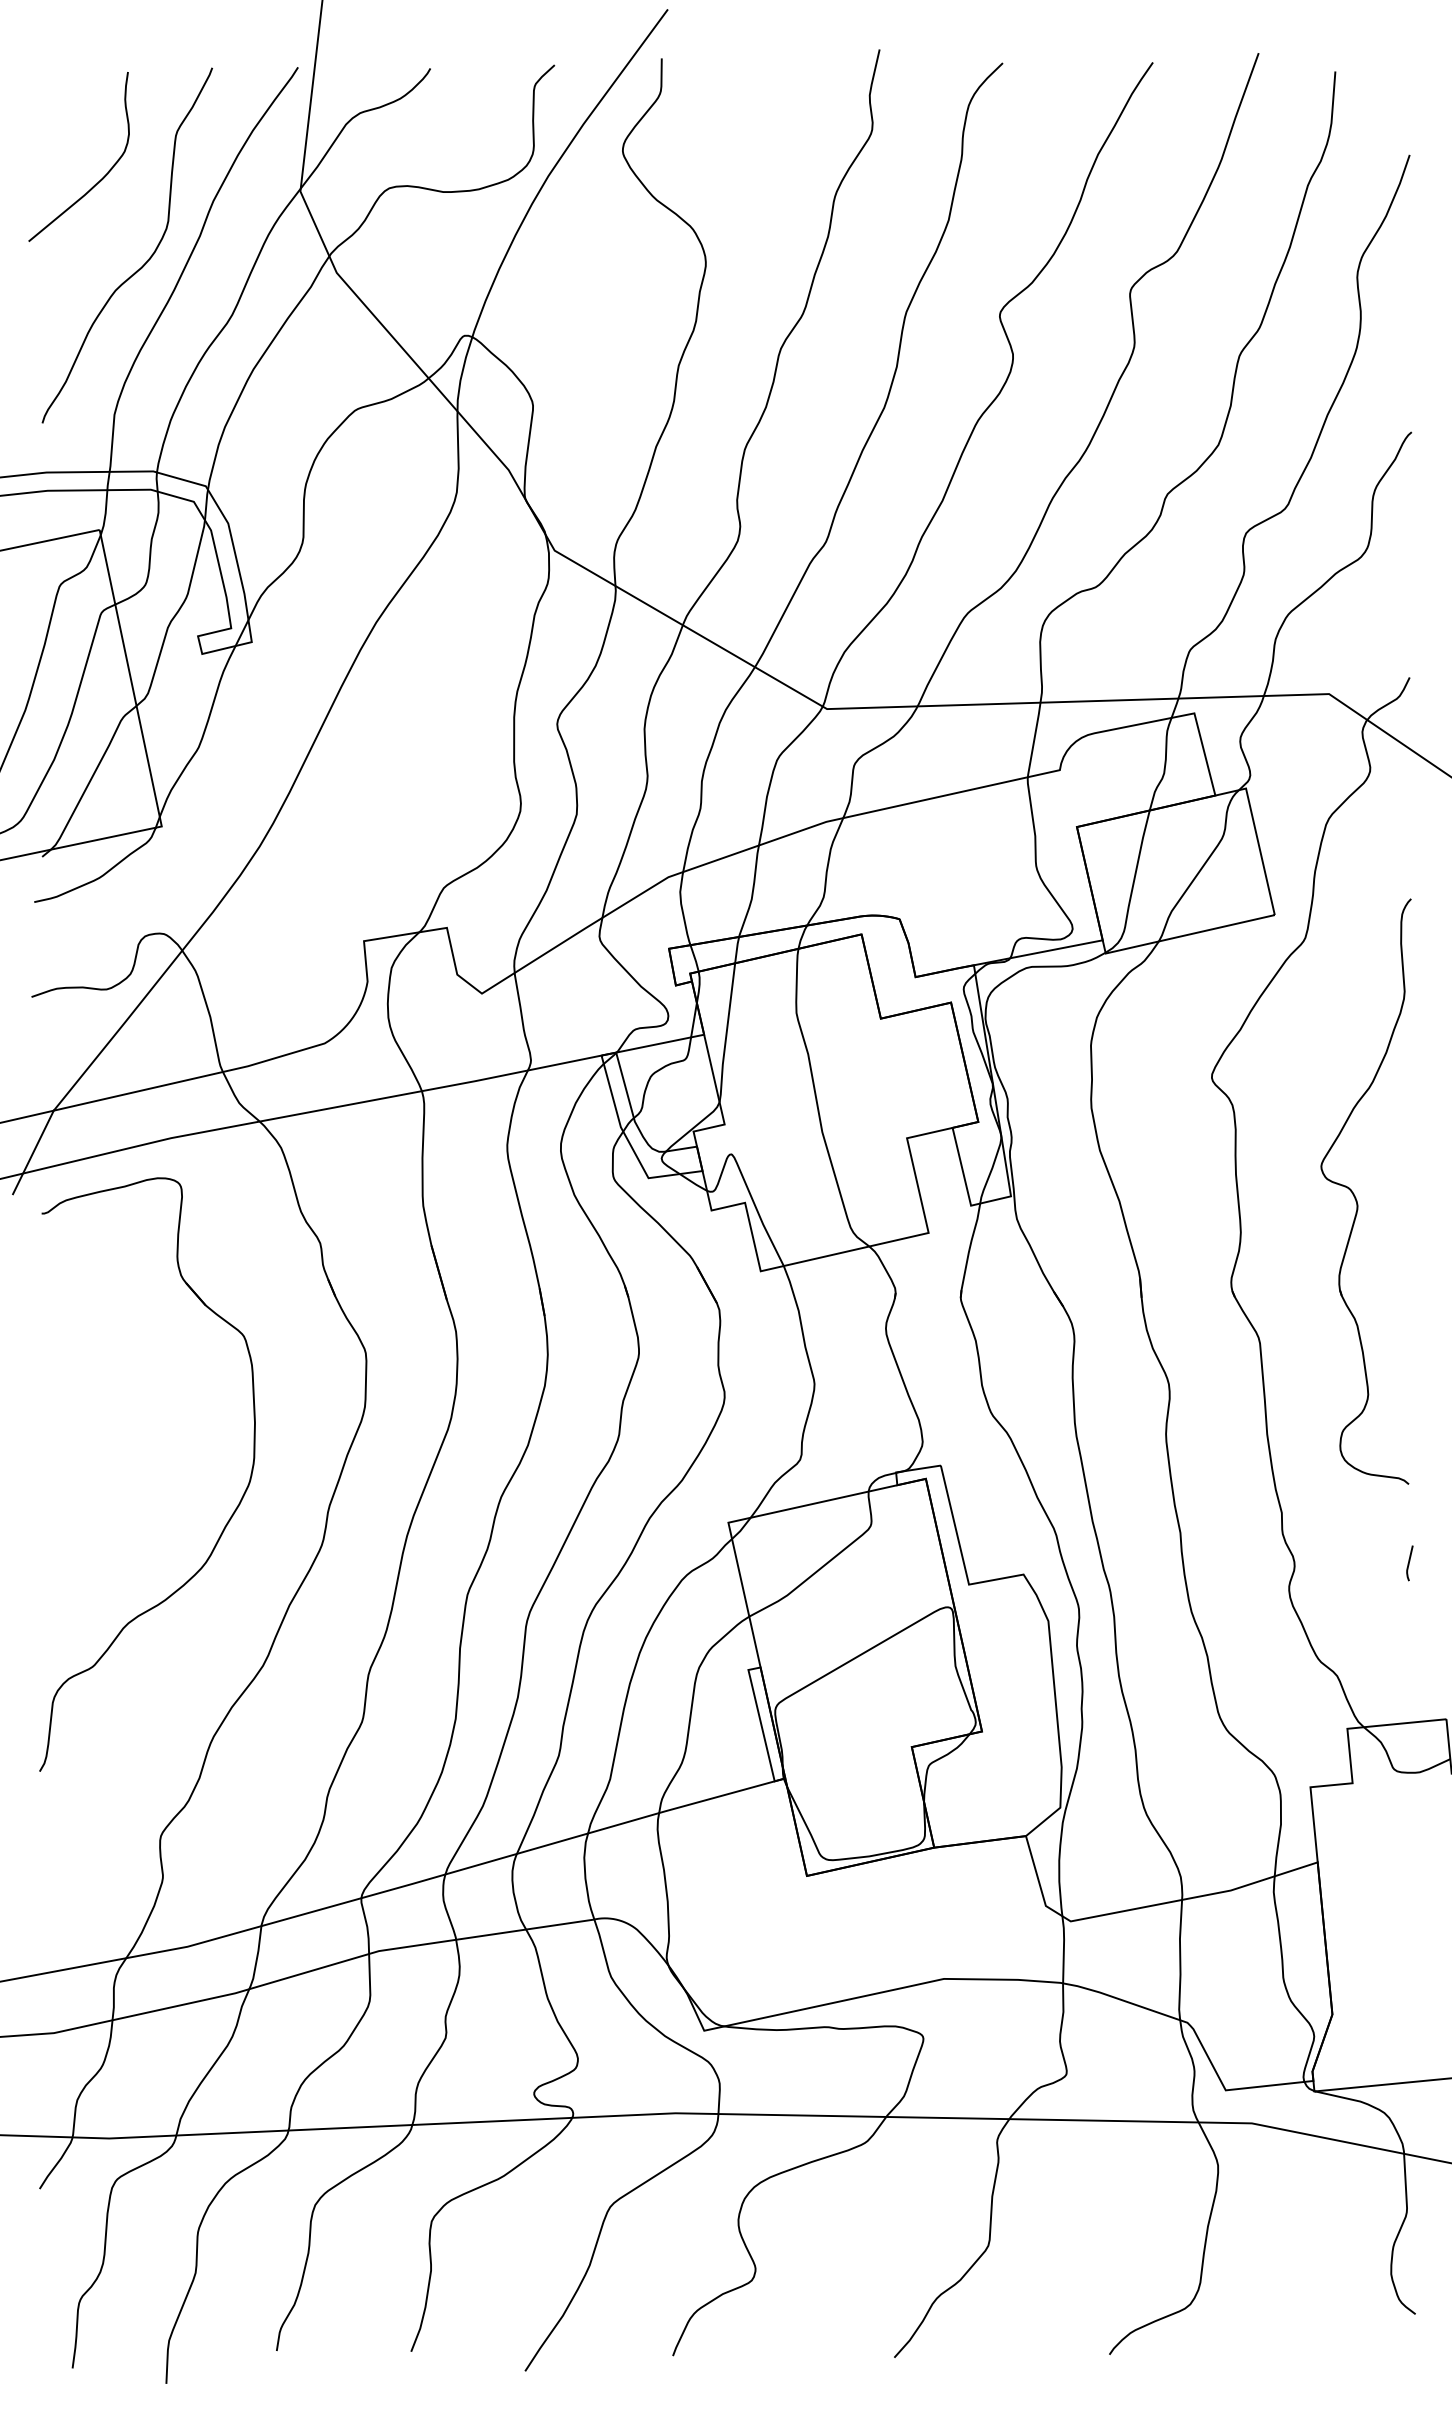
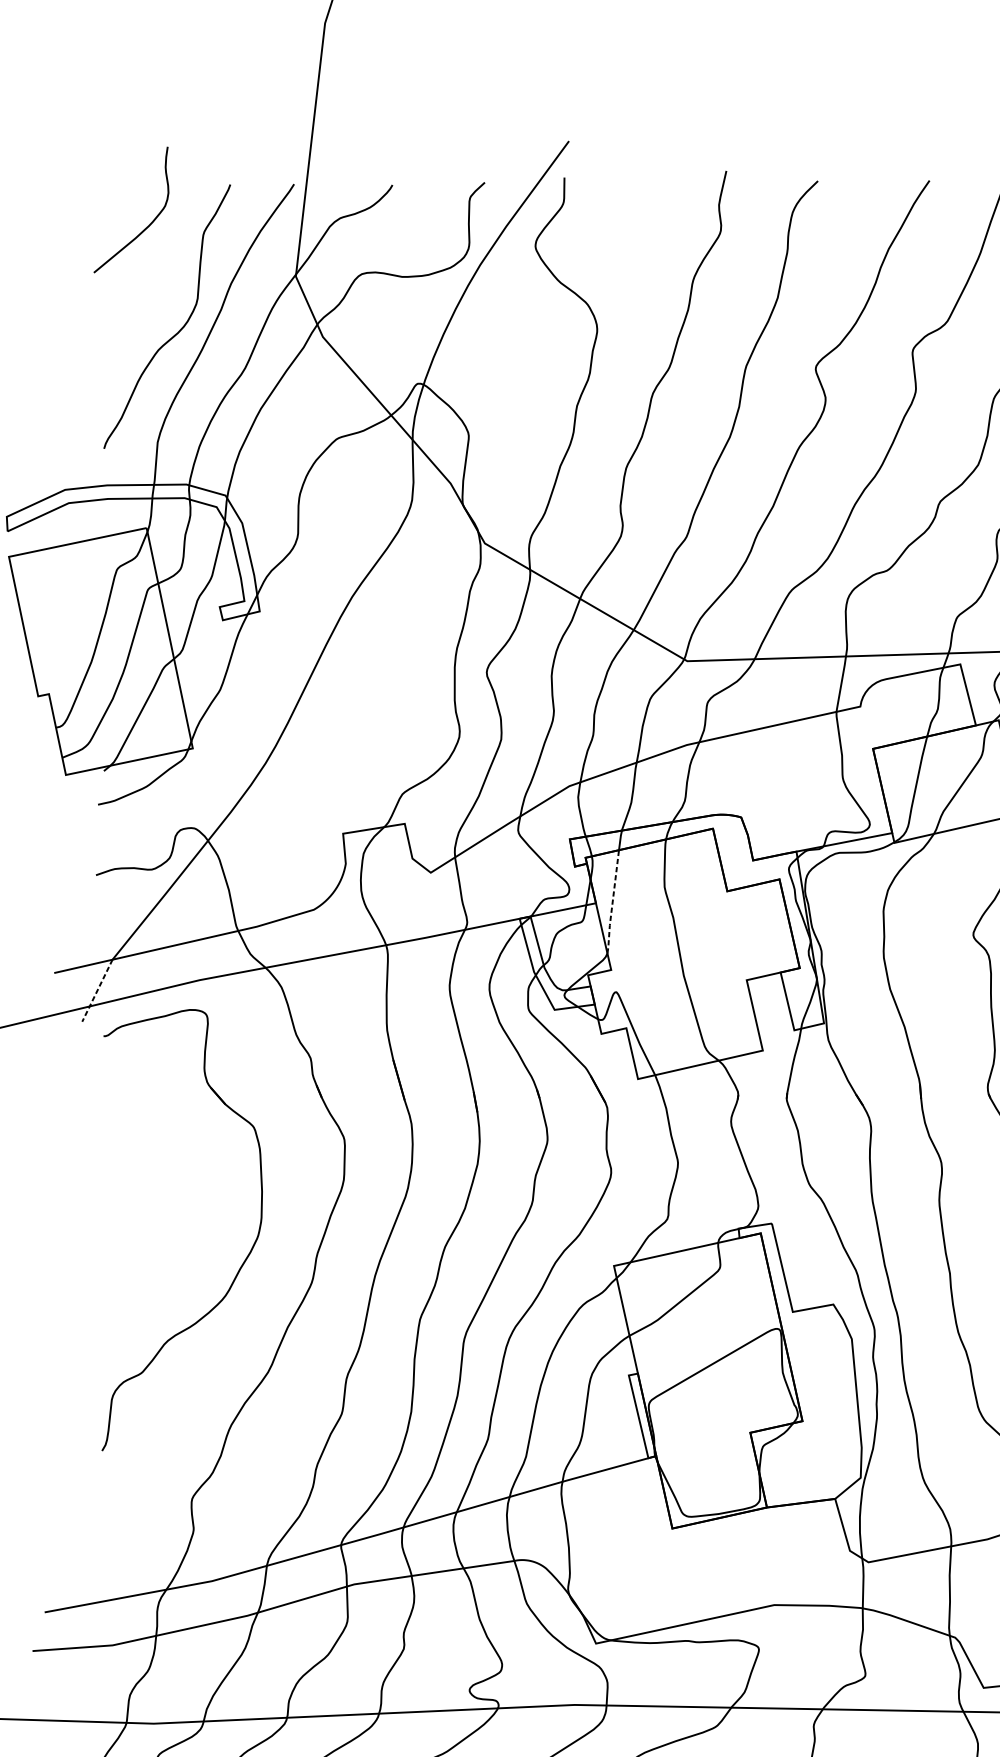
curve: (101, 178) -> (148, 225), moved
line: (726, 1033) -> (612, 902), solid -> dashed
line: (33, 1152) -> (97, 990), solid -> dashed

